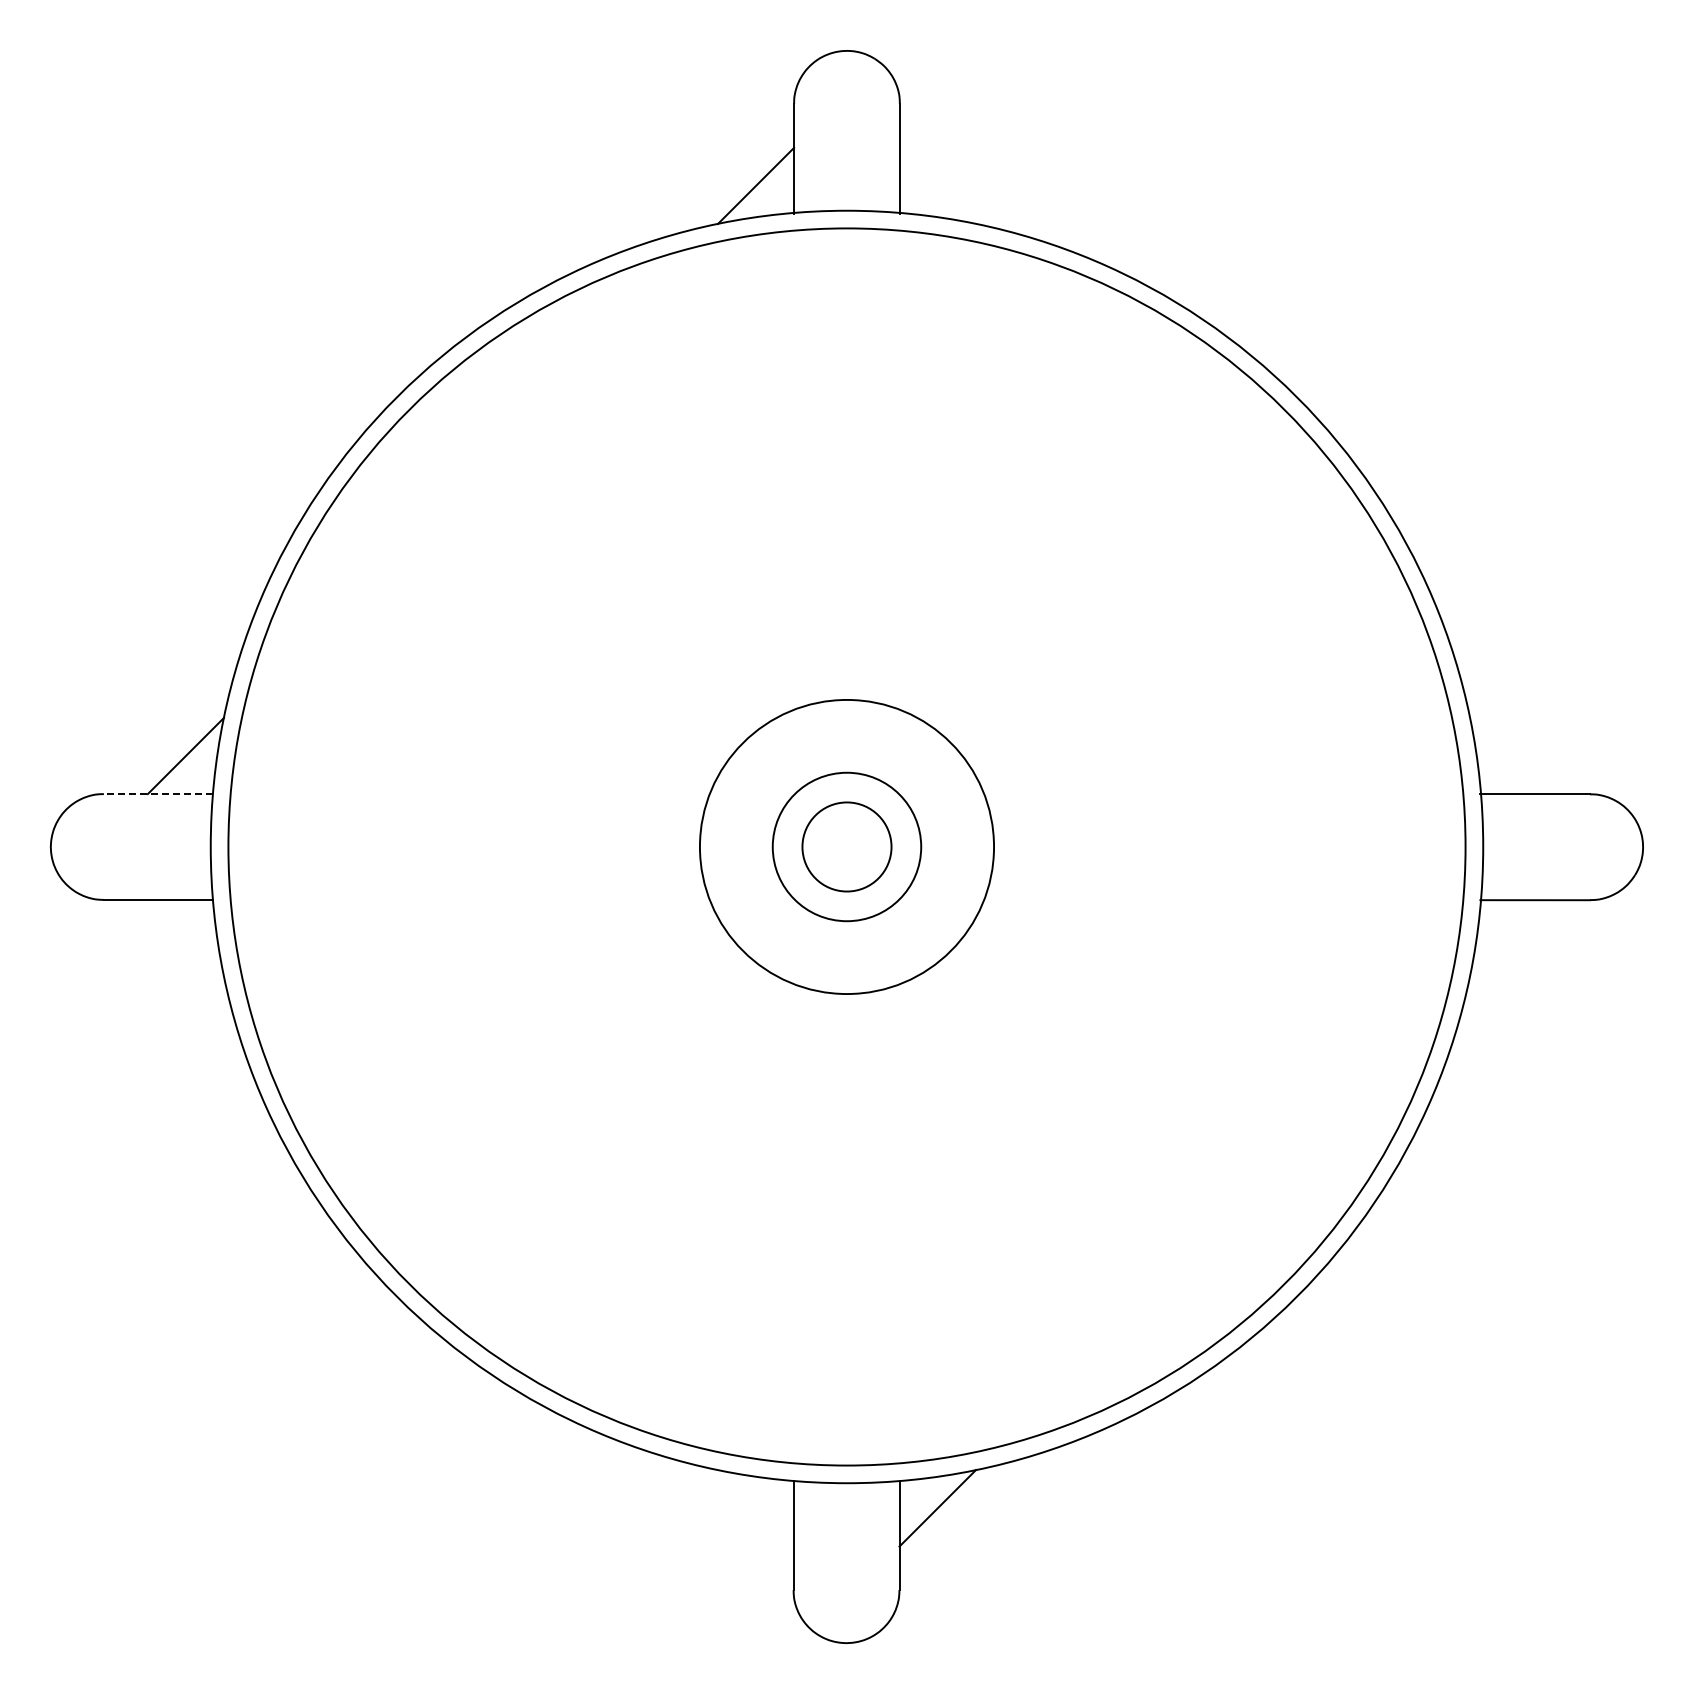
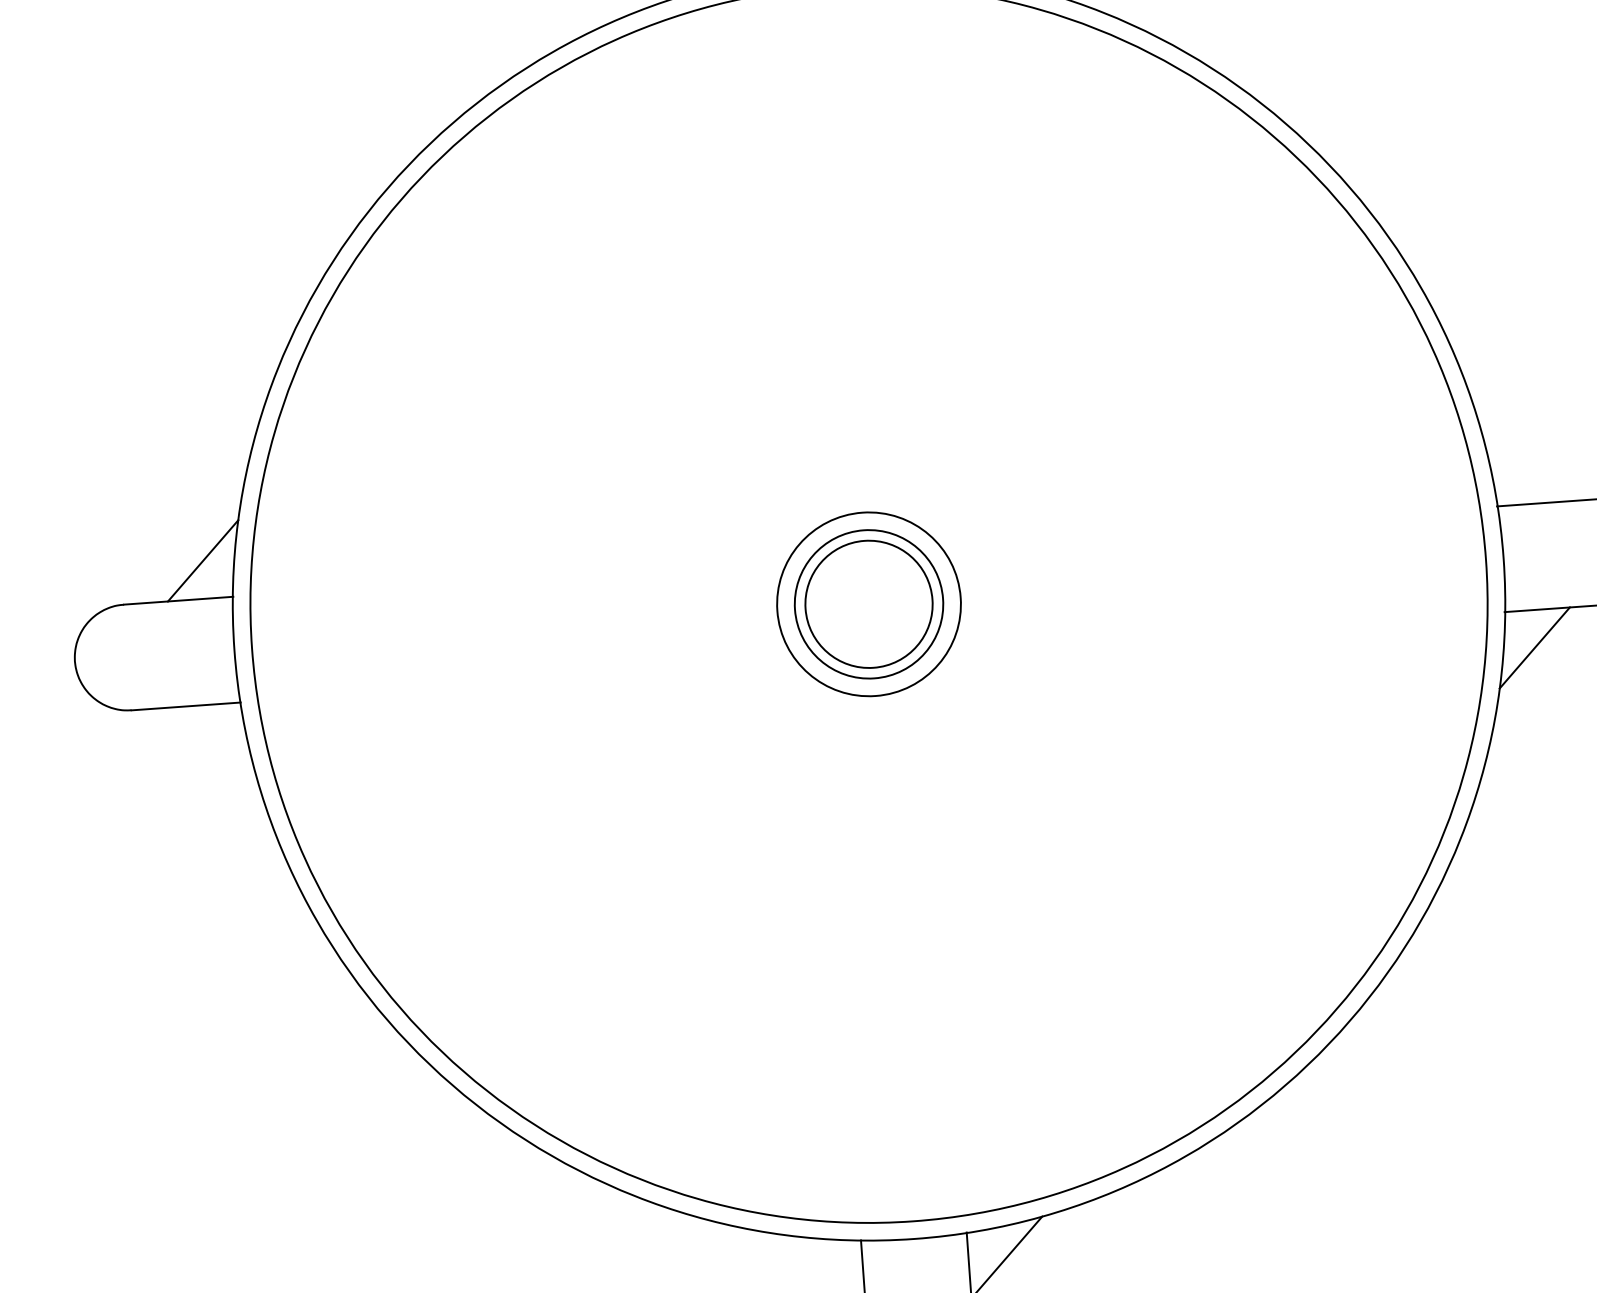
line: (158, 794) -> (178, 601), dashed -> solid
circle: (846, 846) -> (868, 603), size x0.62
circle: (846, 846) -> (868, 603), size x1.43
line: (1507, 938) -> (1534, 648), added

